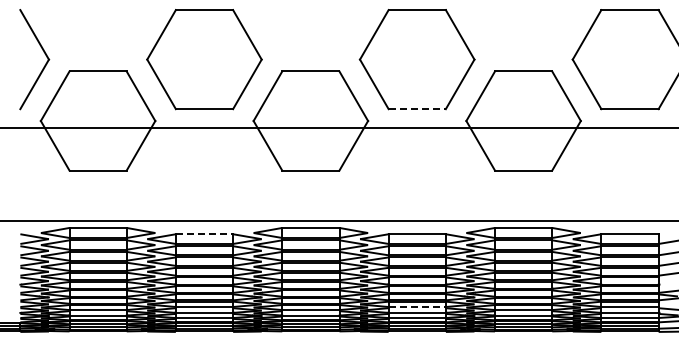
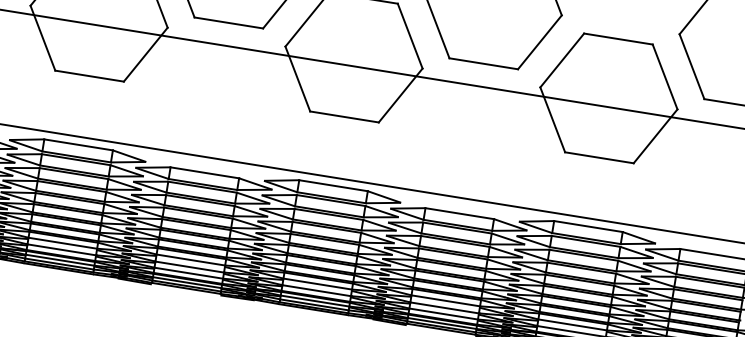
line: (417, 109) -> (483, 64), dashed -> solid
line: (204, 234) -> (204, 173), dashed -> solid
line: (417, 307) -> (445, 301), dashed -> solid

